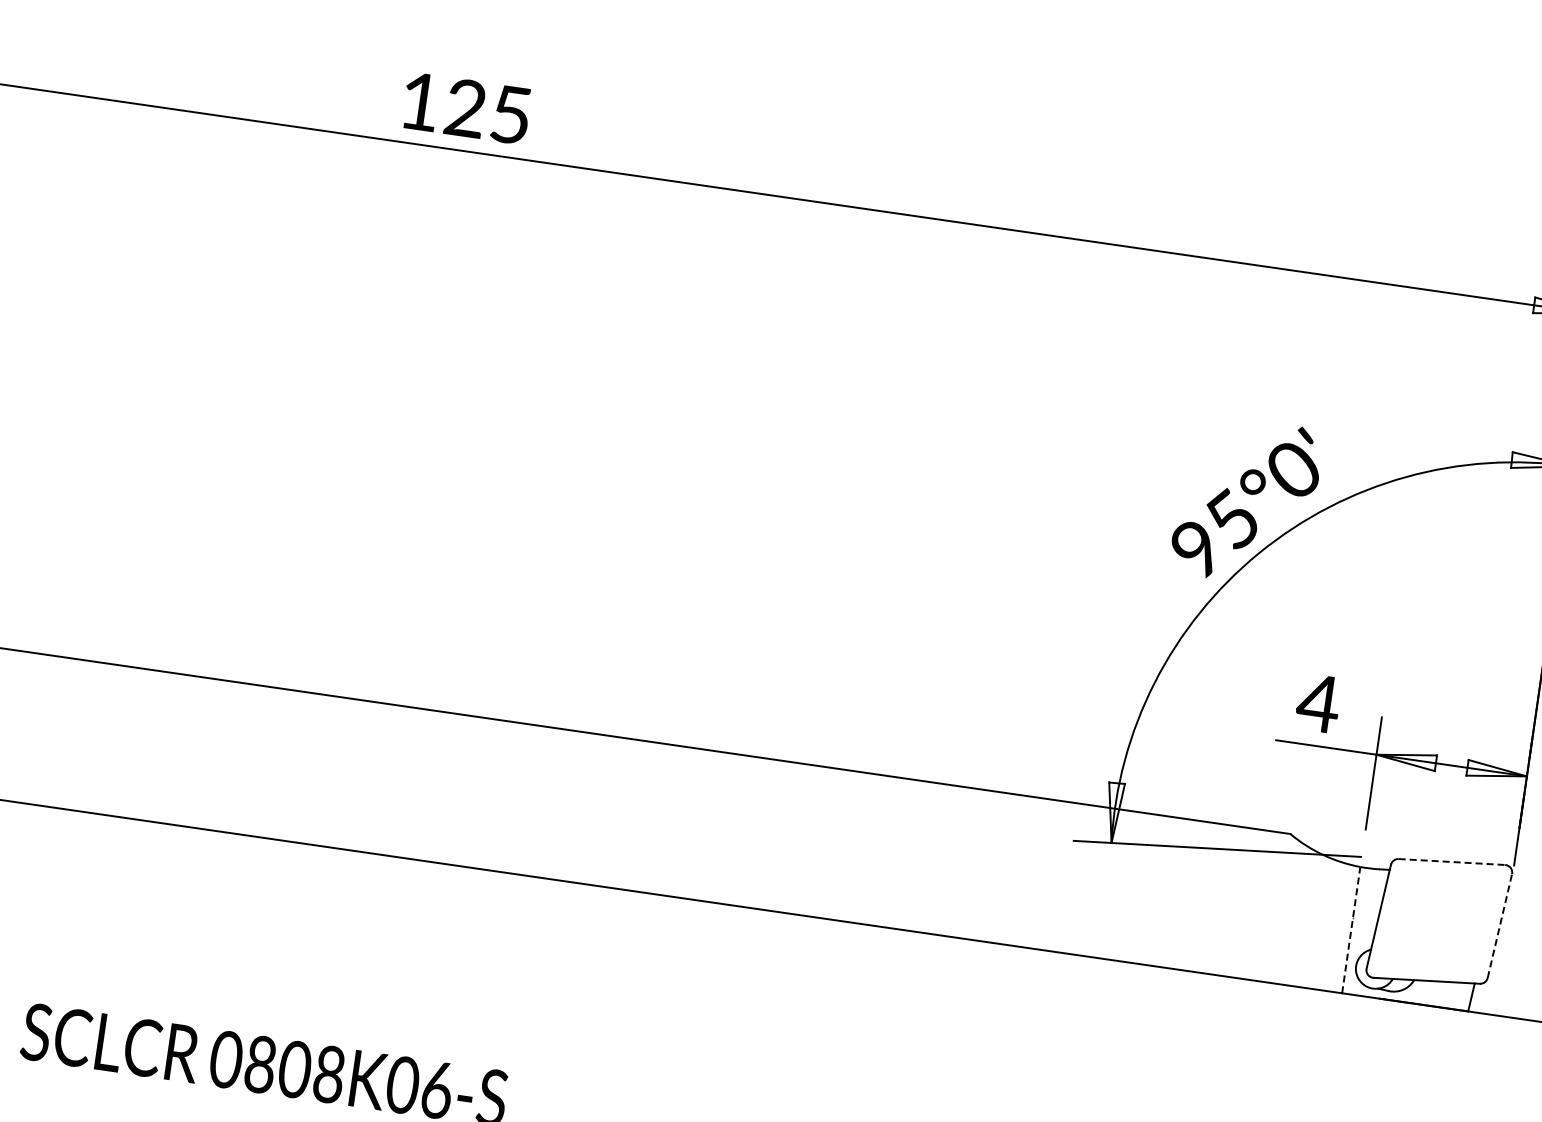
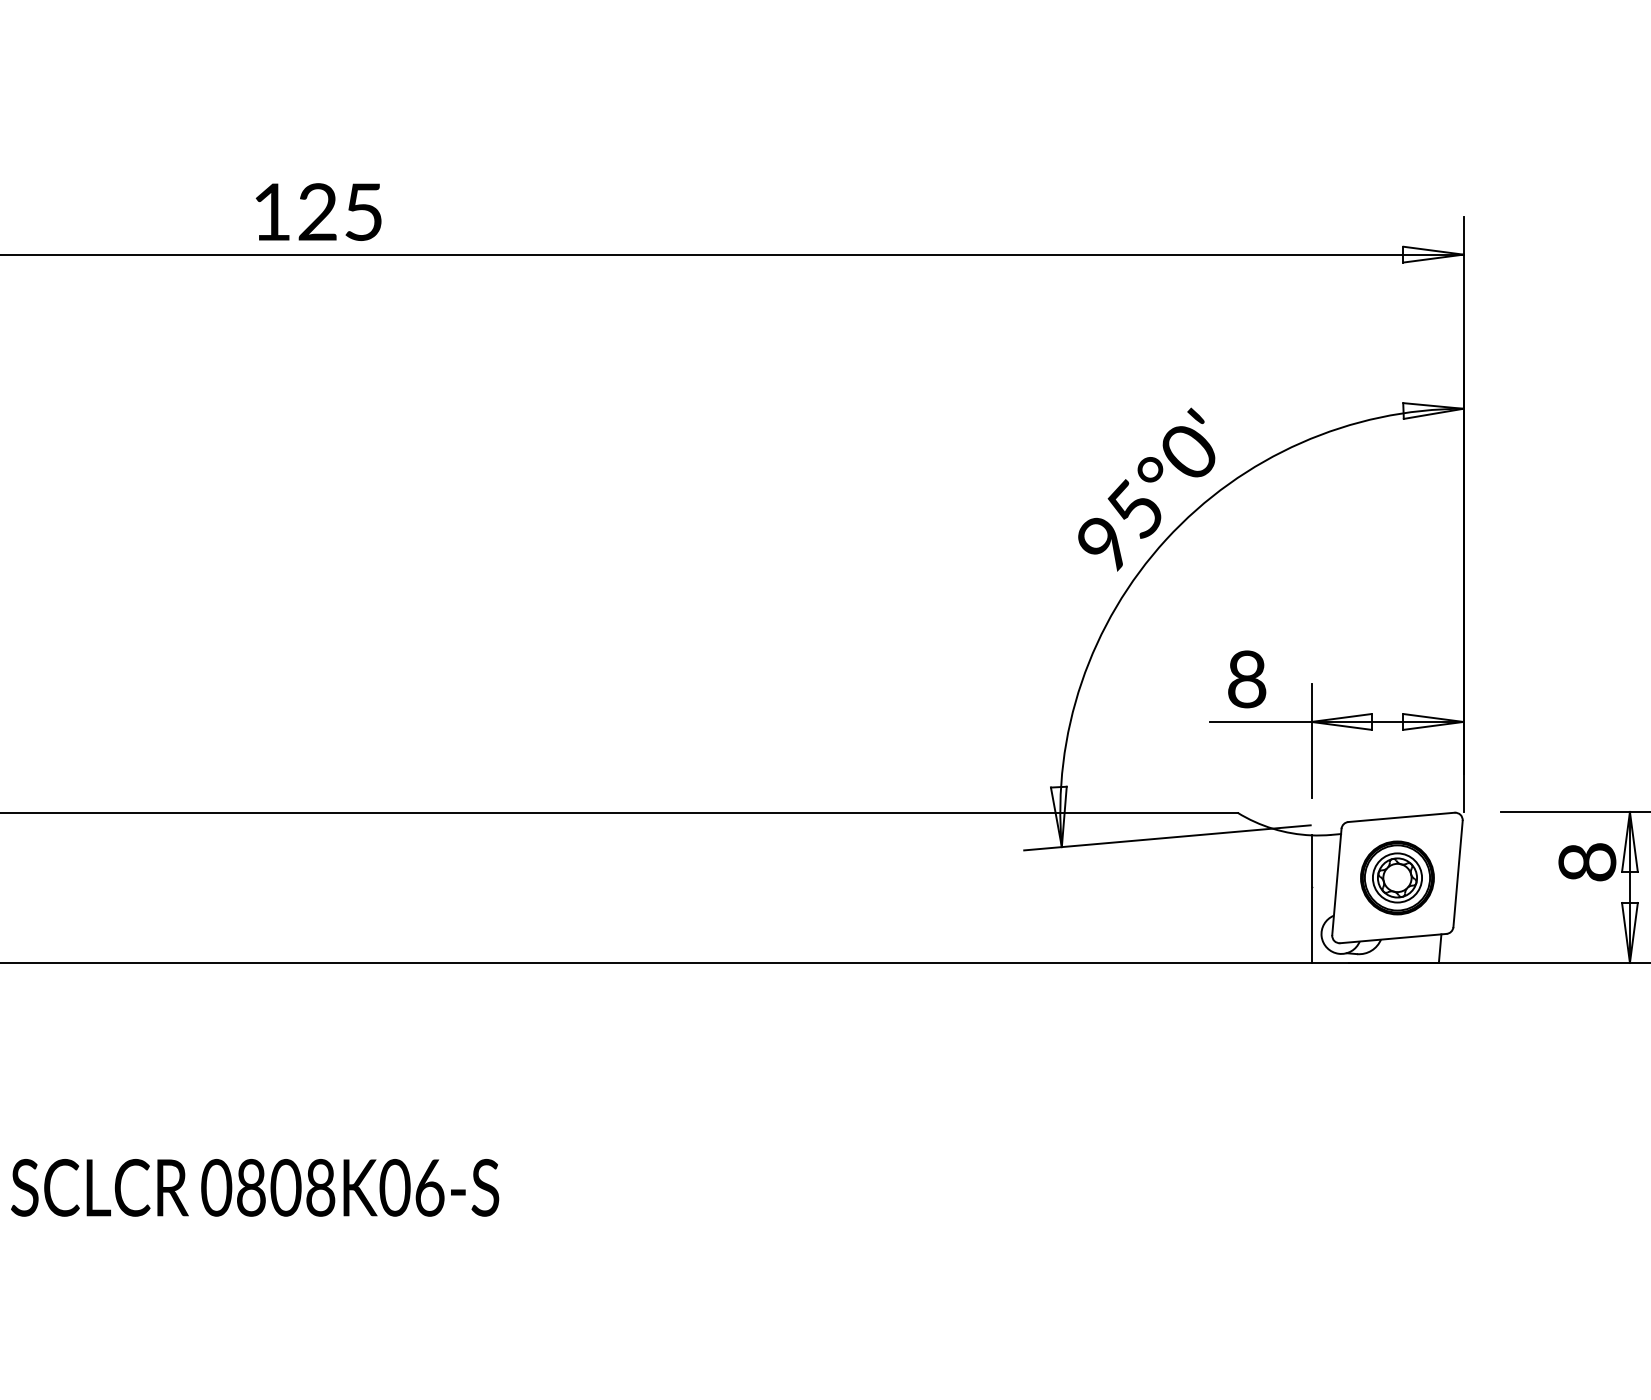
text: (1318, 703) -> (1246, 679), 4 -> 8
line: (1451, 862) -> (1401, 817), dashed -> solid
part: (1439, 920) -> (1397, 877), added
line: (1500, 925) -> (1458, 873), dashed -> solid
line: (1351, 930) -> (1311, 899), dashed -> solid

